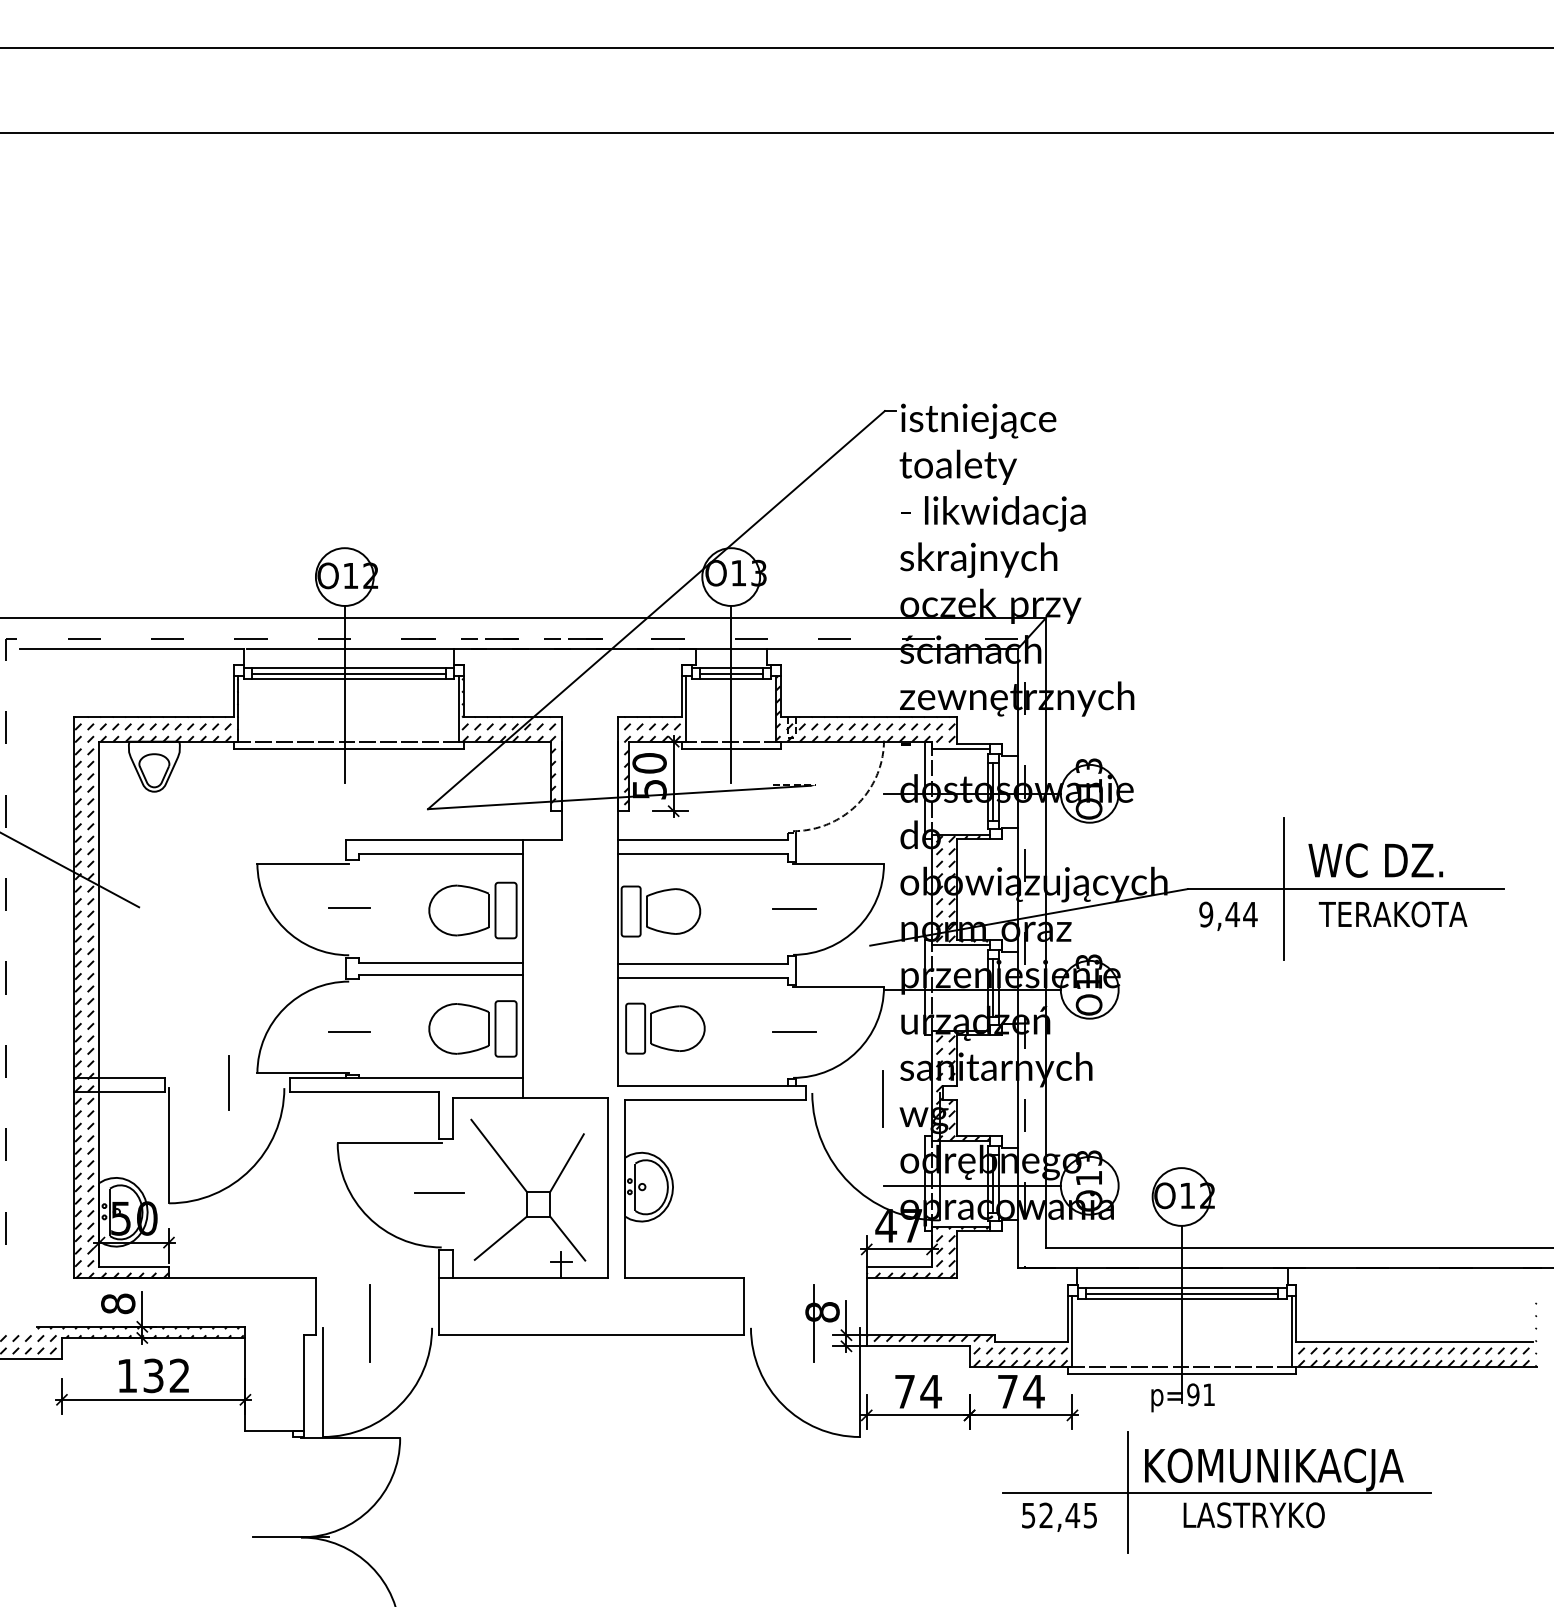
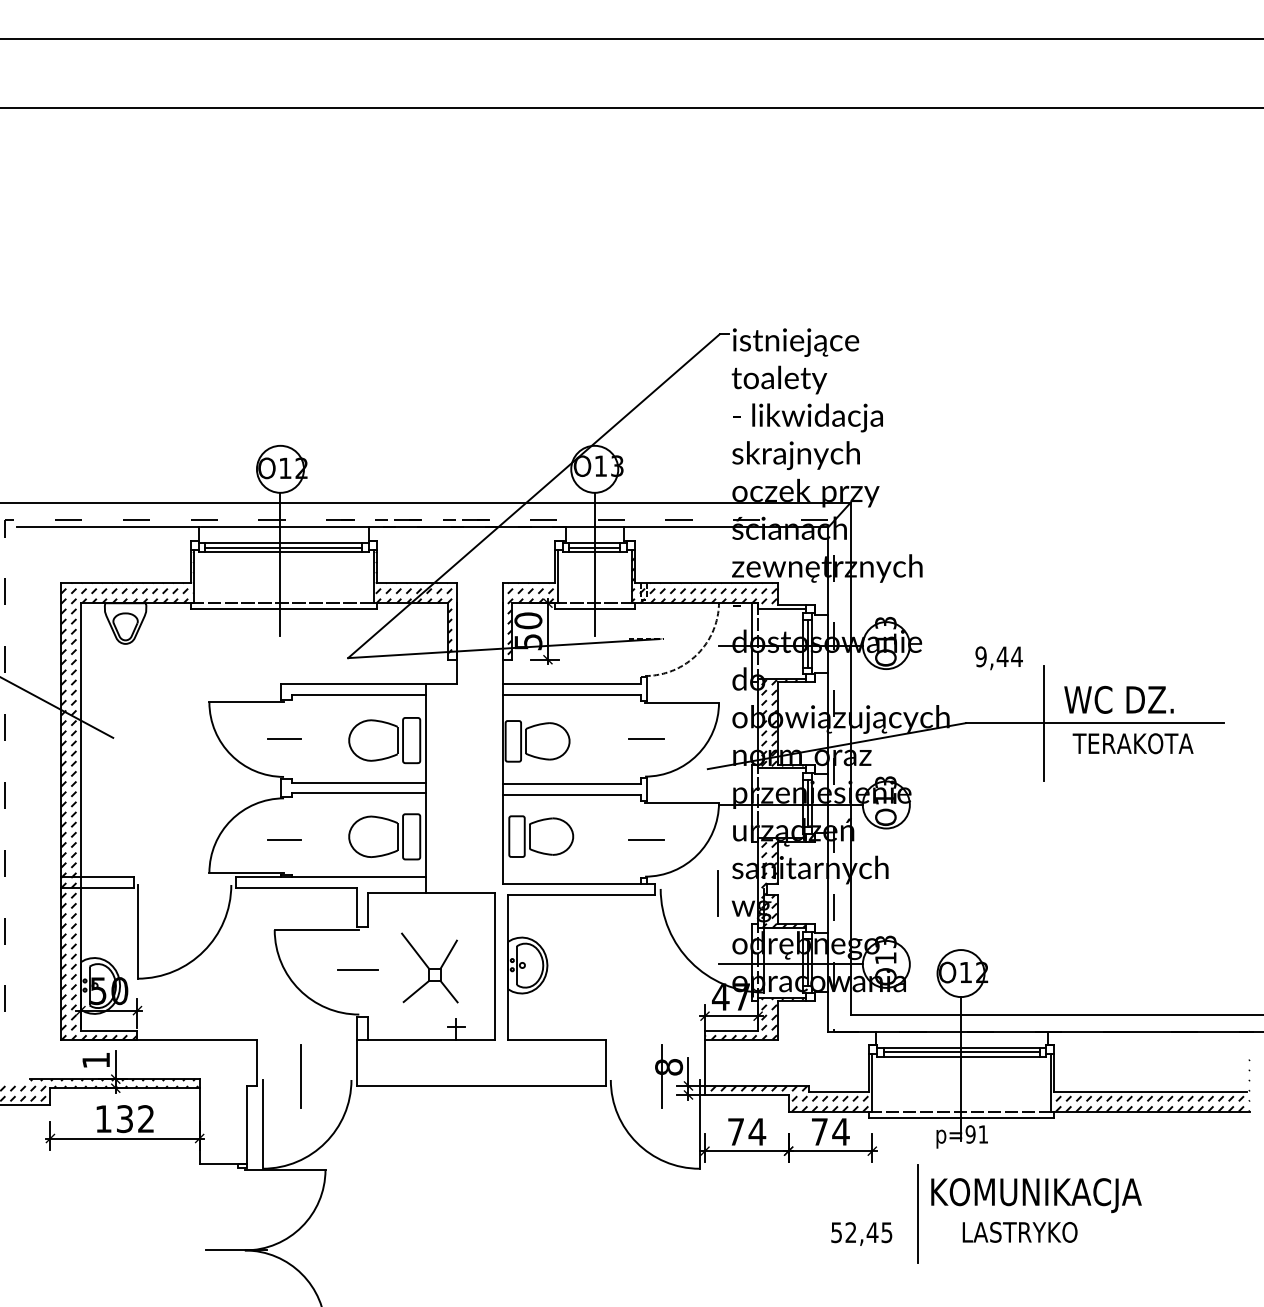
text: (1227, 916) -> (998, 658), moved
line: (229, 1082) -> (186, 880), removed
part: (528, 1189) -> (429, 967), size x0.6
text: (118, 1303) -> (96, 1060), 8 -> 1
line: (1216, 1492) -> (989, 1213), removed

